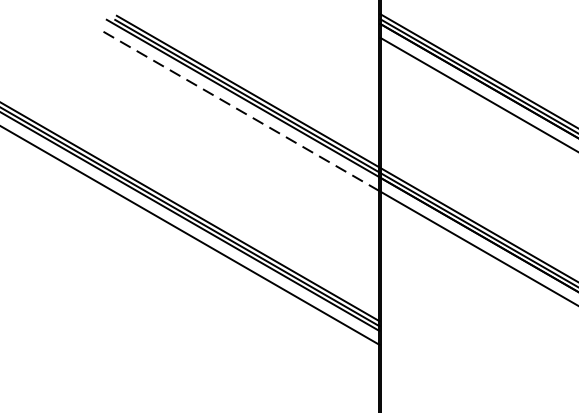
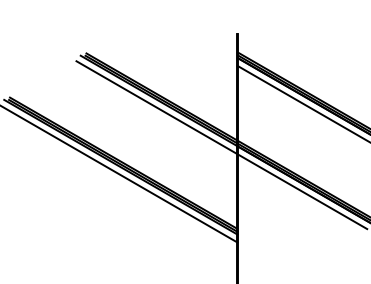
line: (238, 109) -> (156, 107), dashed -> solid

